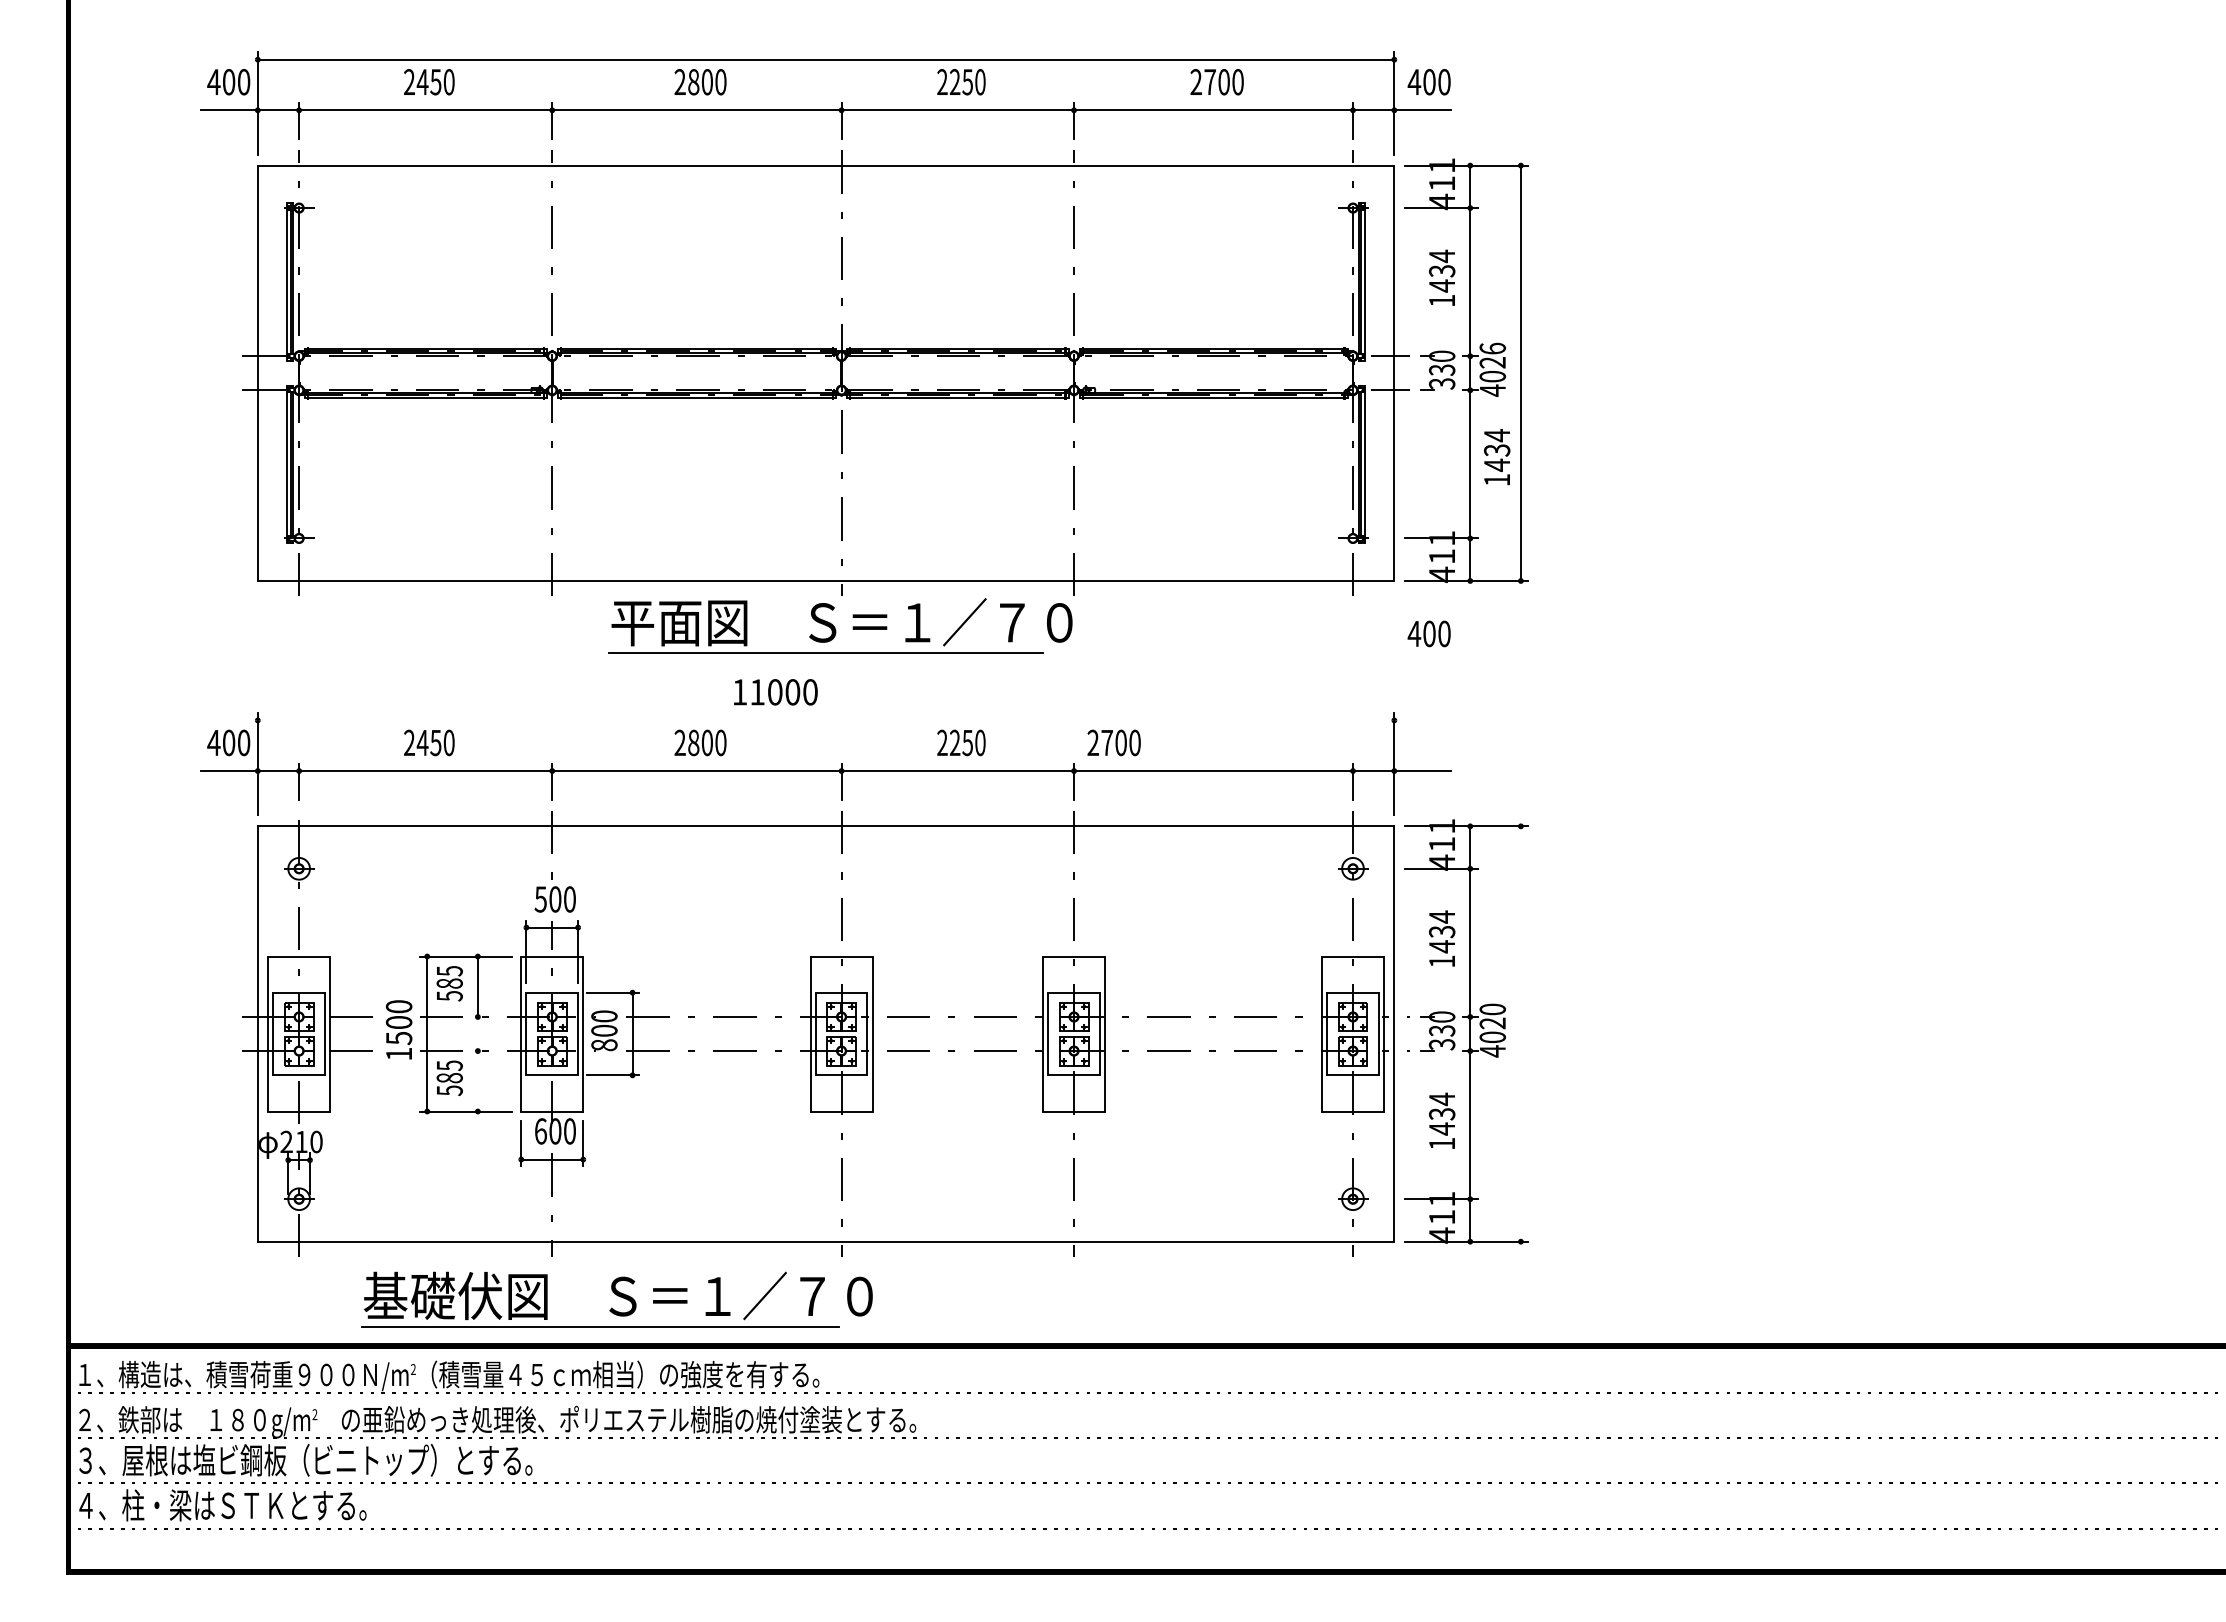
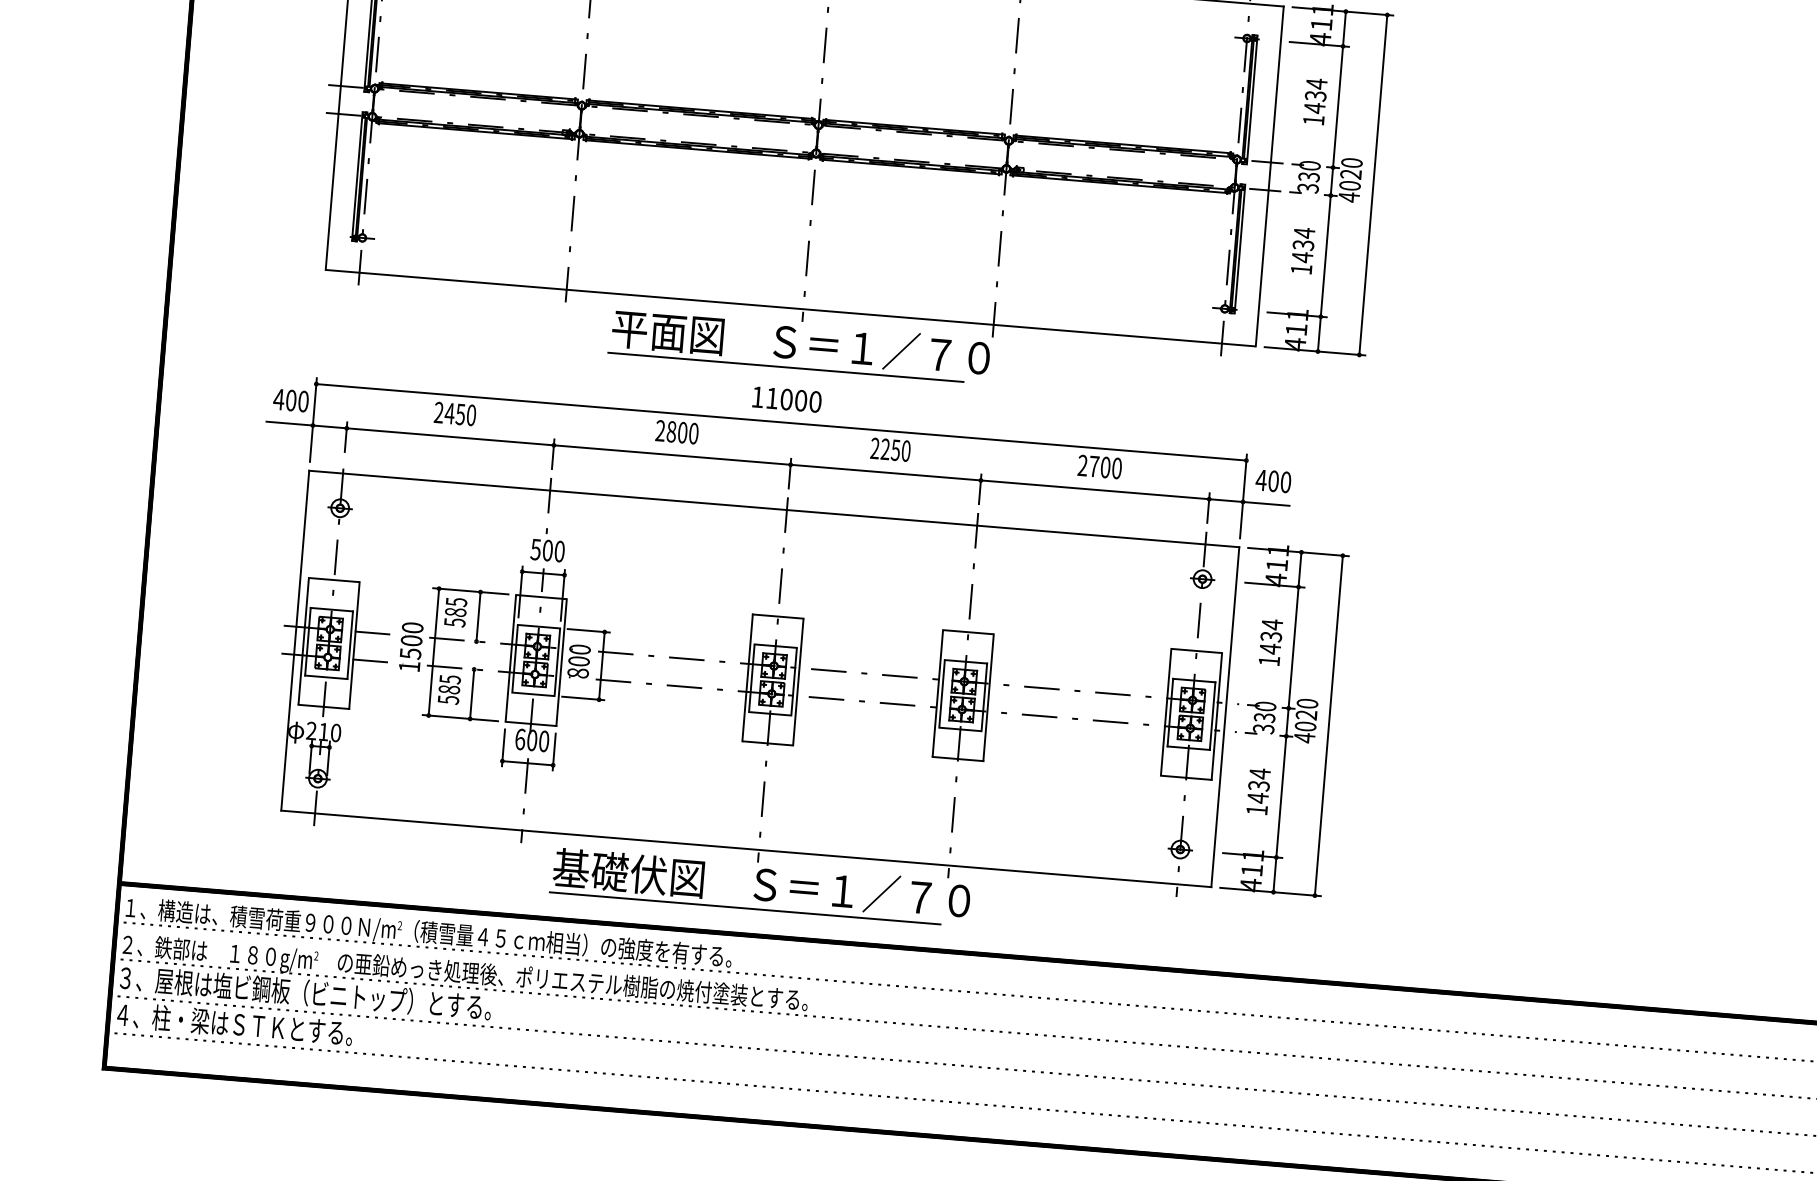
text: (1492, 348) -> (1351, 162), 4026 -> 4020
text: (1497, 457) -> (1303, 251), moved
text: (1428, 633) -> (1272, 480), moved
text: (775, 692) -> (786, 399), moved
line: (825, 720) -> (780, 422), added
text: (1113, 742) -> (1099, 466), moved
line: (1520, 1033) -> (1328, 725), added
line: (477, 1081) -> (471, 694), added
part: (616, 1299) -> (760, 886), moved

